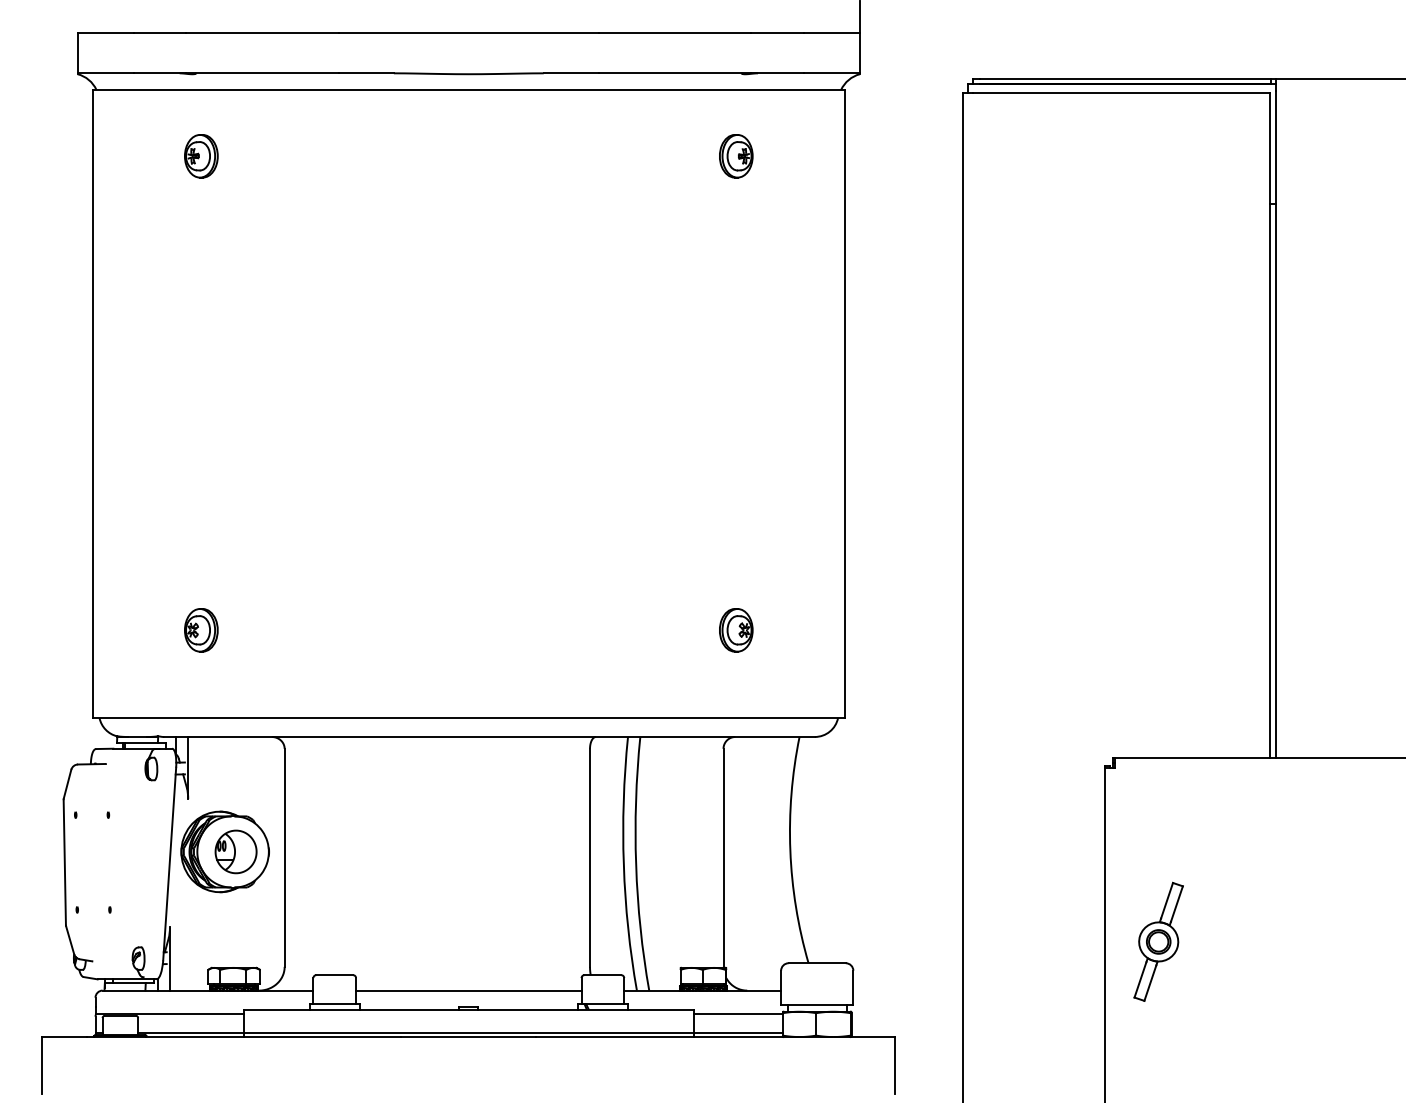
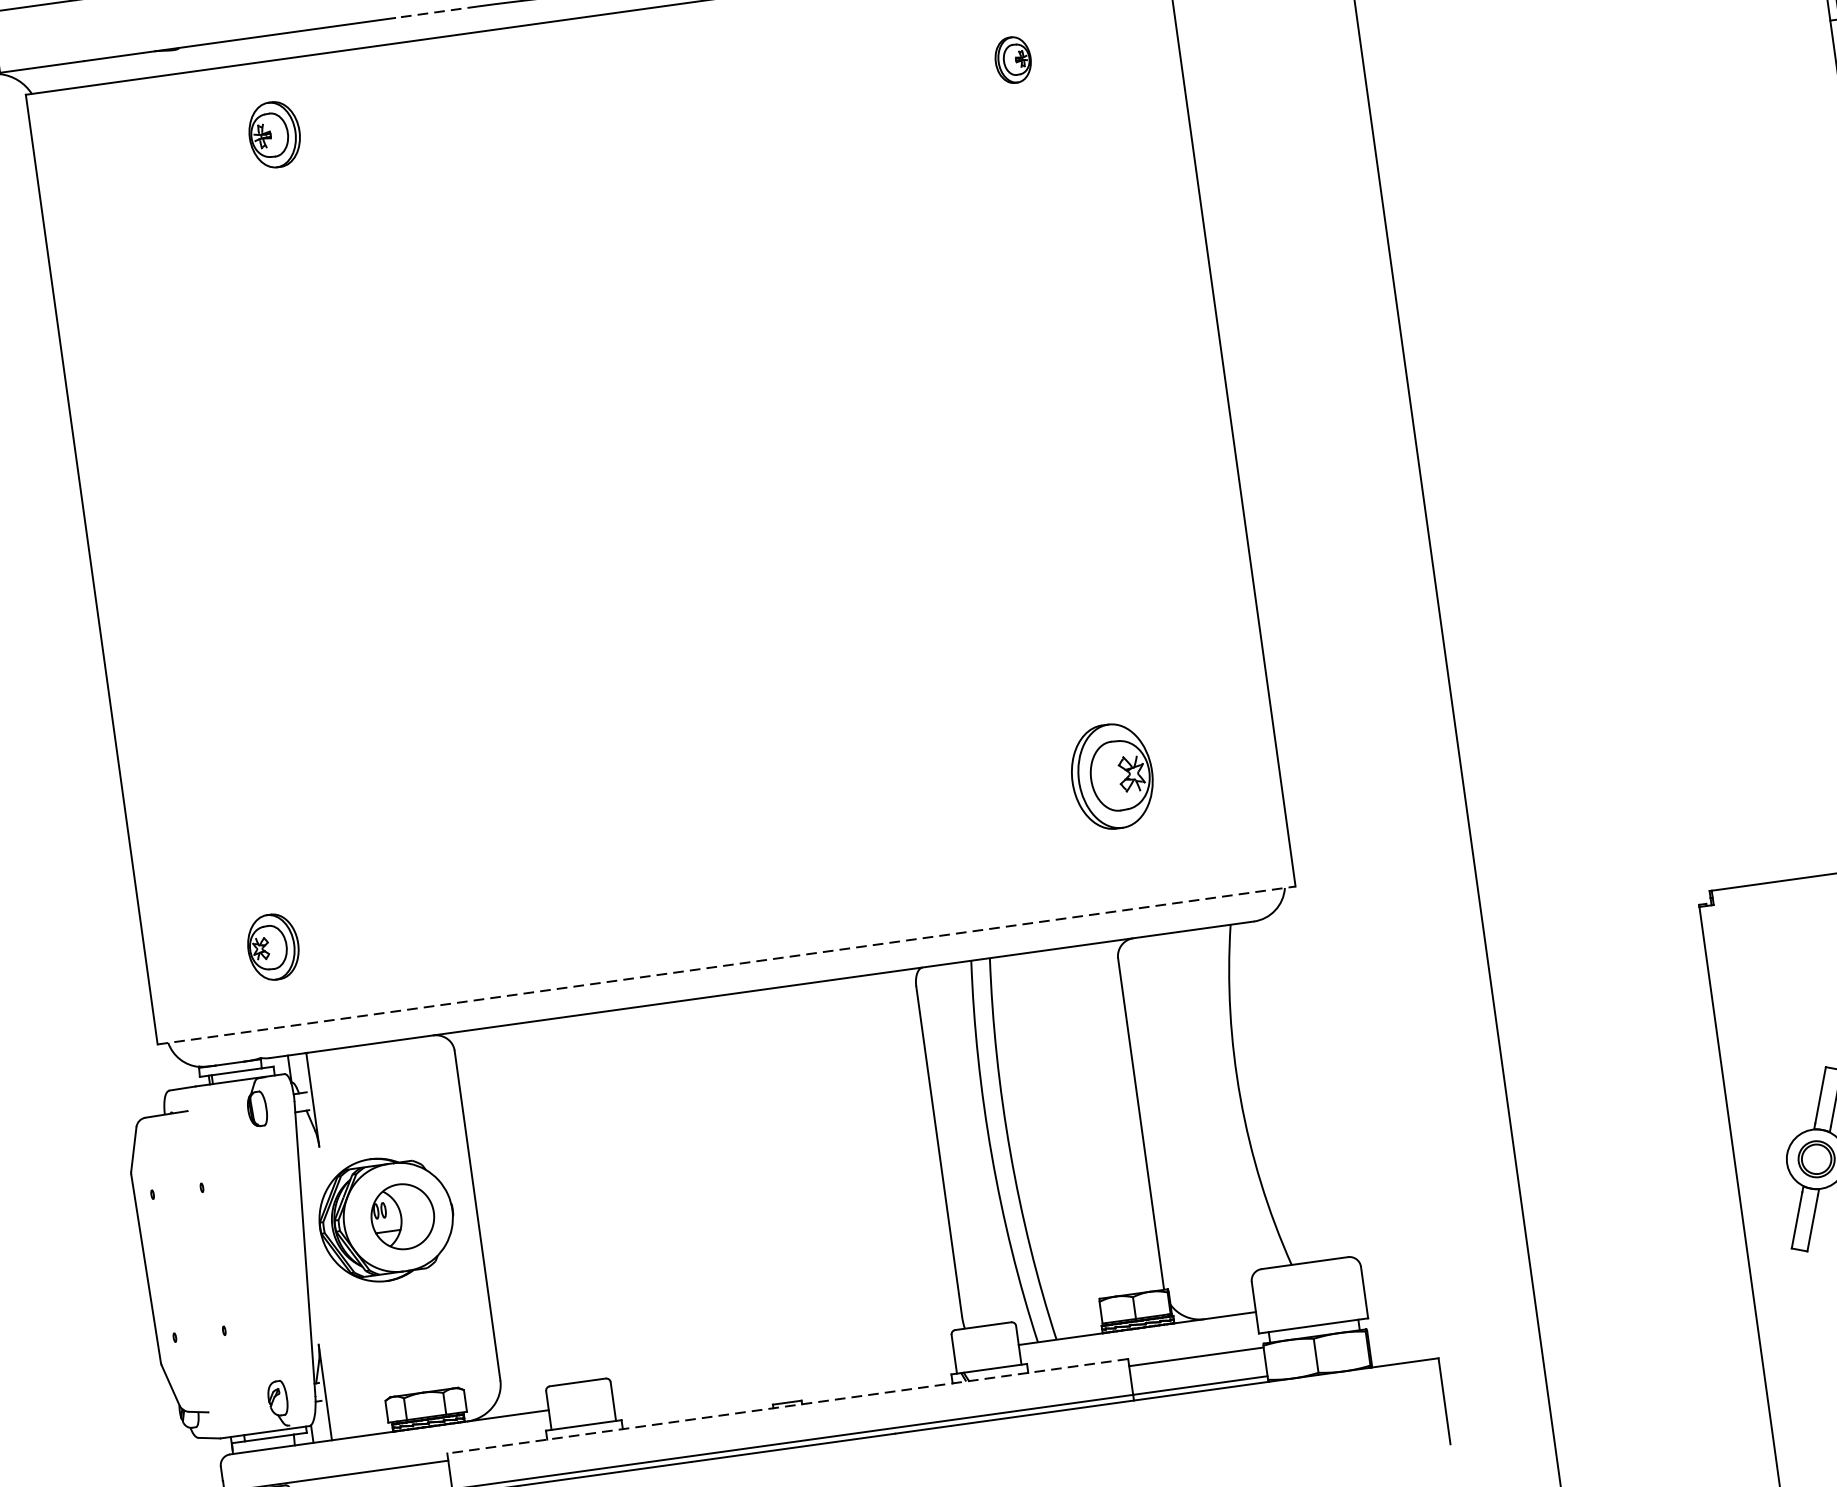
line: (365, 73) -> (435, 12), solid -> dashed
part: (201, 156) -> (274, 135), moved
part: (736, 156) -> (1013, 60), size x0.7
part: (201, 630) -> (273, 947), moved
part: (736, 630) -> (1112, 776), size x1.6
line: (469, 718) -> (727, 966), solid -> dashed
line: (468, 990) -> (783, 1377), removed
line: (468, 1009) -> (787, 1406), solid -> dashed

